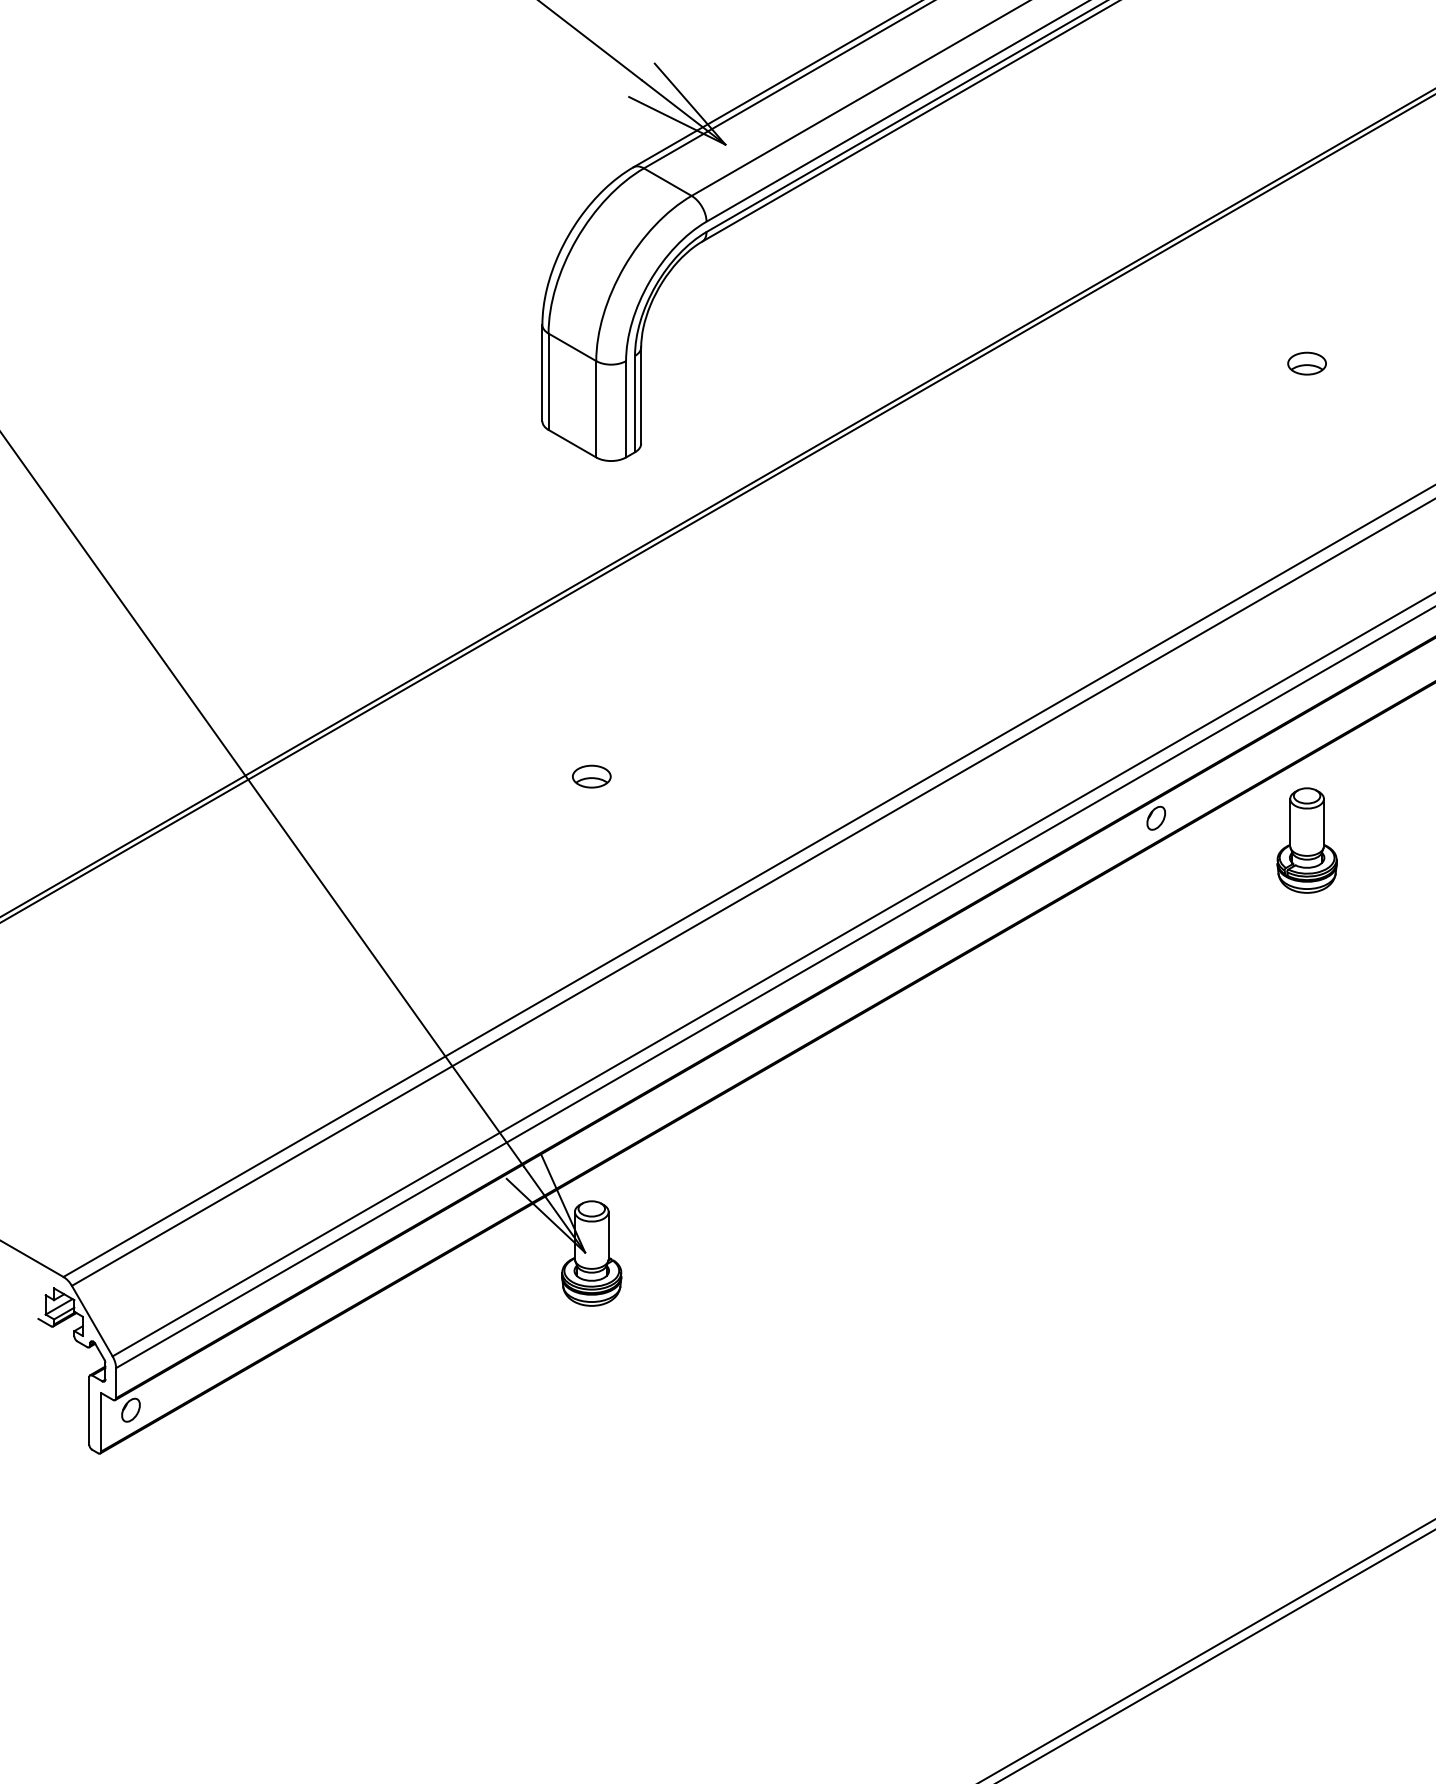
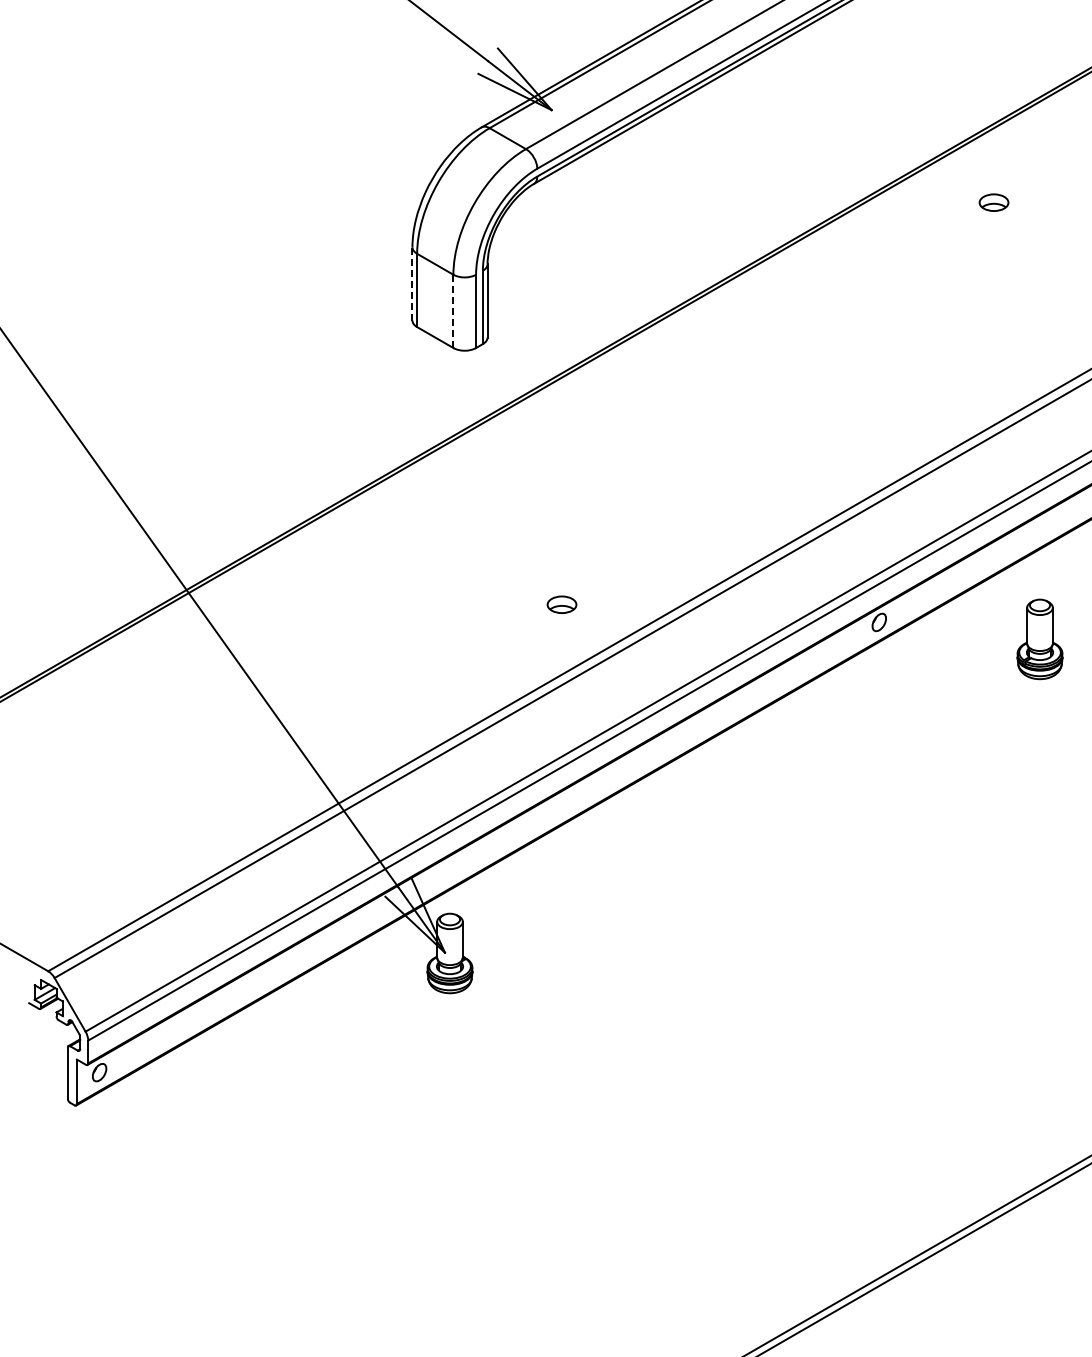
part: (1306, 363) -> (993, 202), moved
line: (542, 372) -> (412, 283), solid -> dashed
line: (596, 409) -> (453, 311), solid -> dashed
part: (591, 776) -> (561, 604), moved
part: (1306, 840) -> (1039, 639), moved

